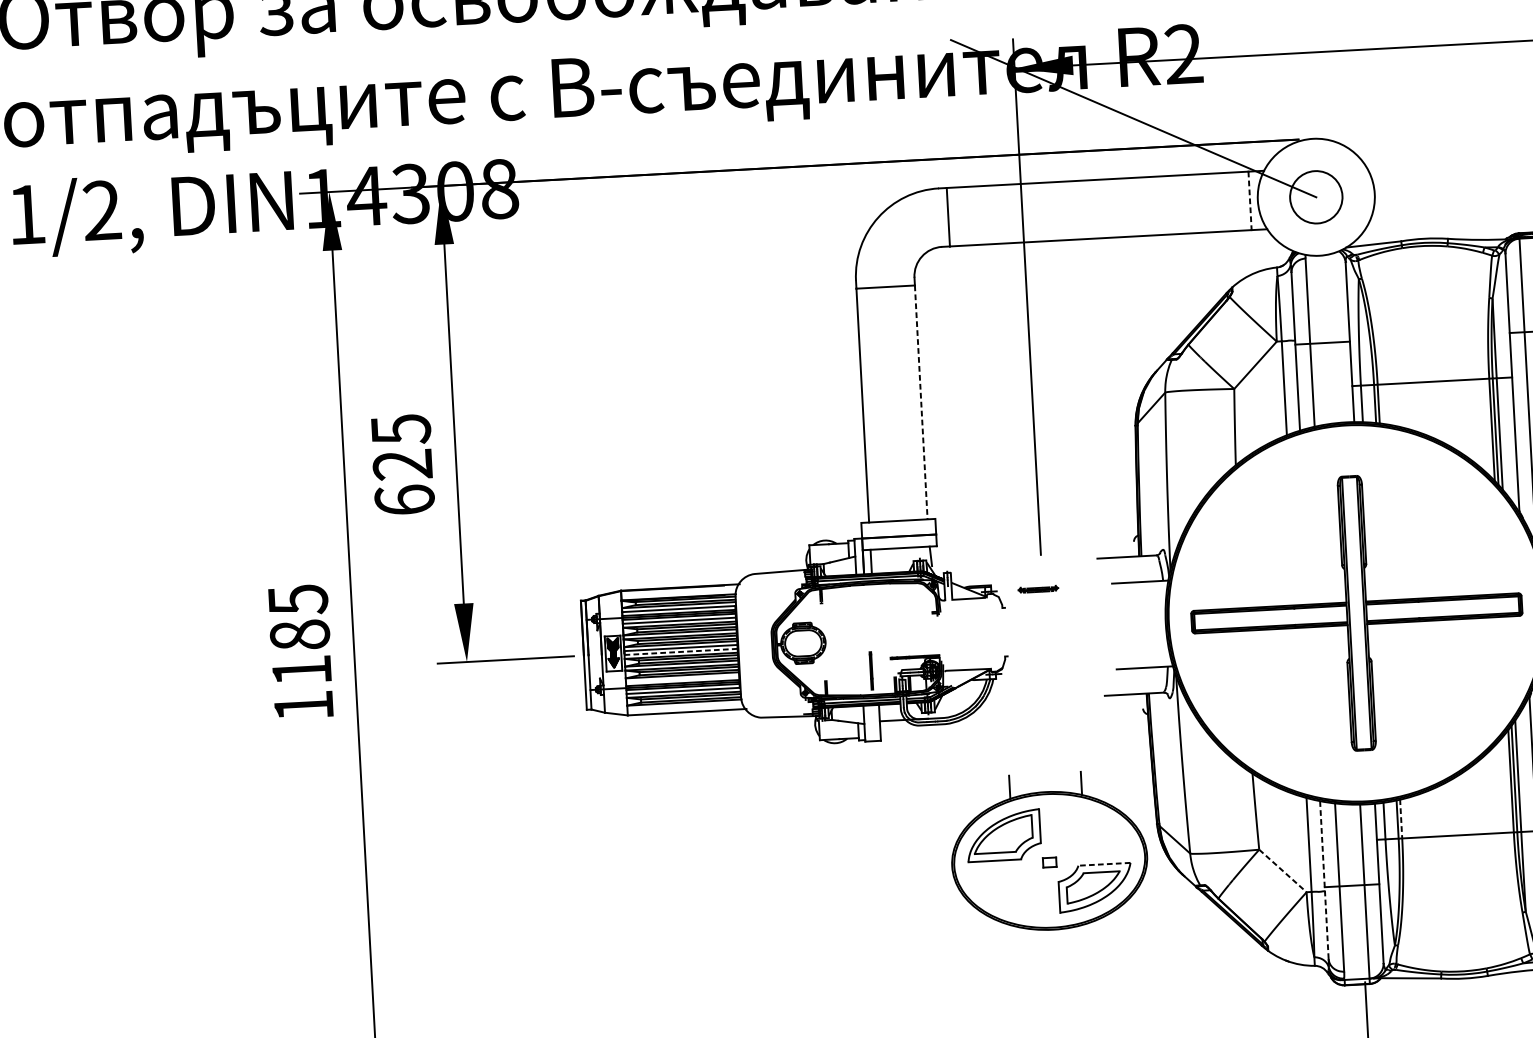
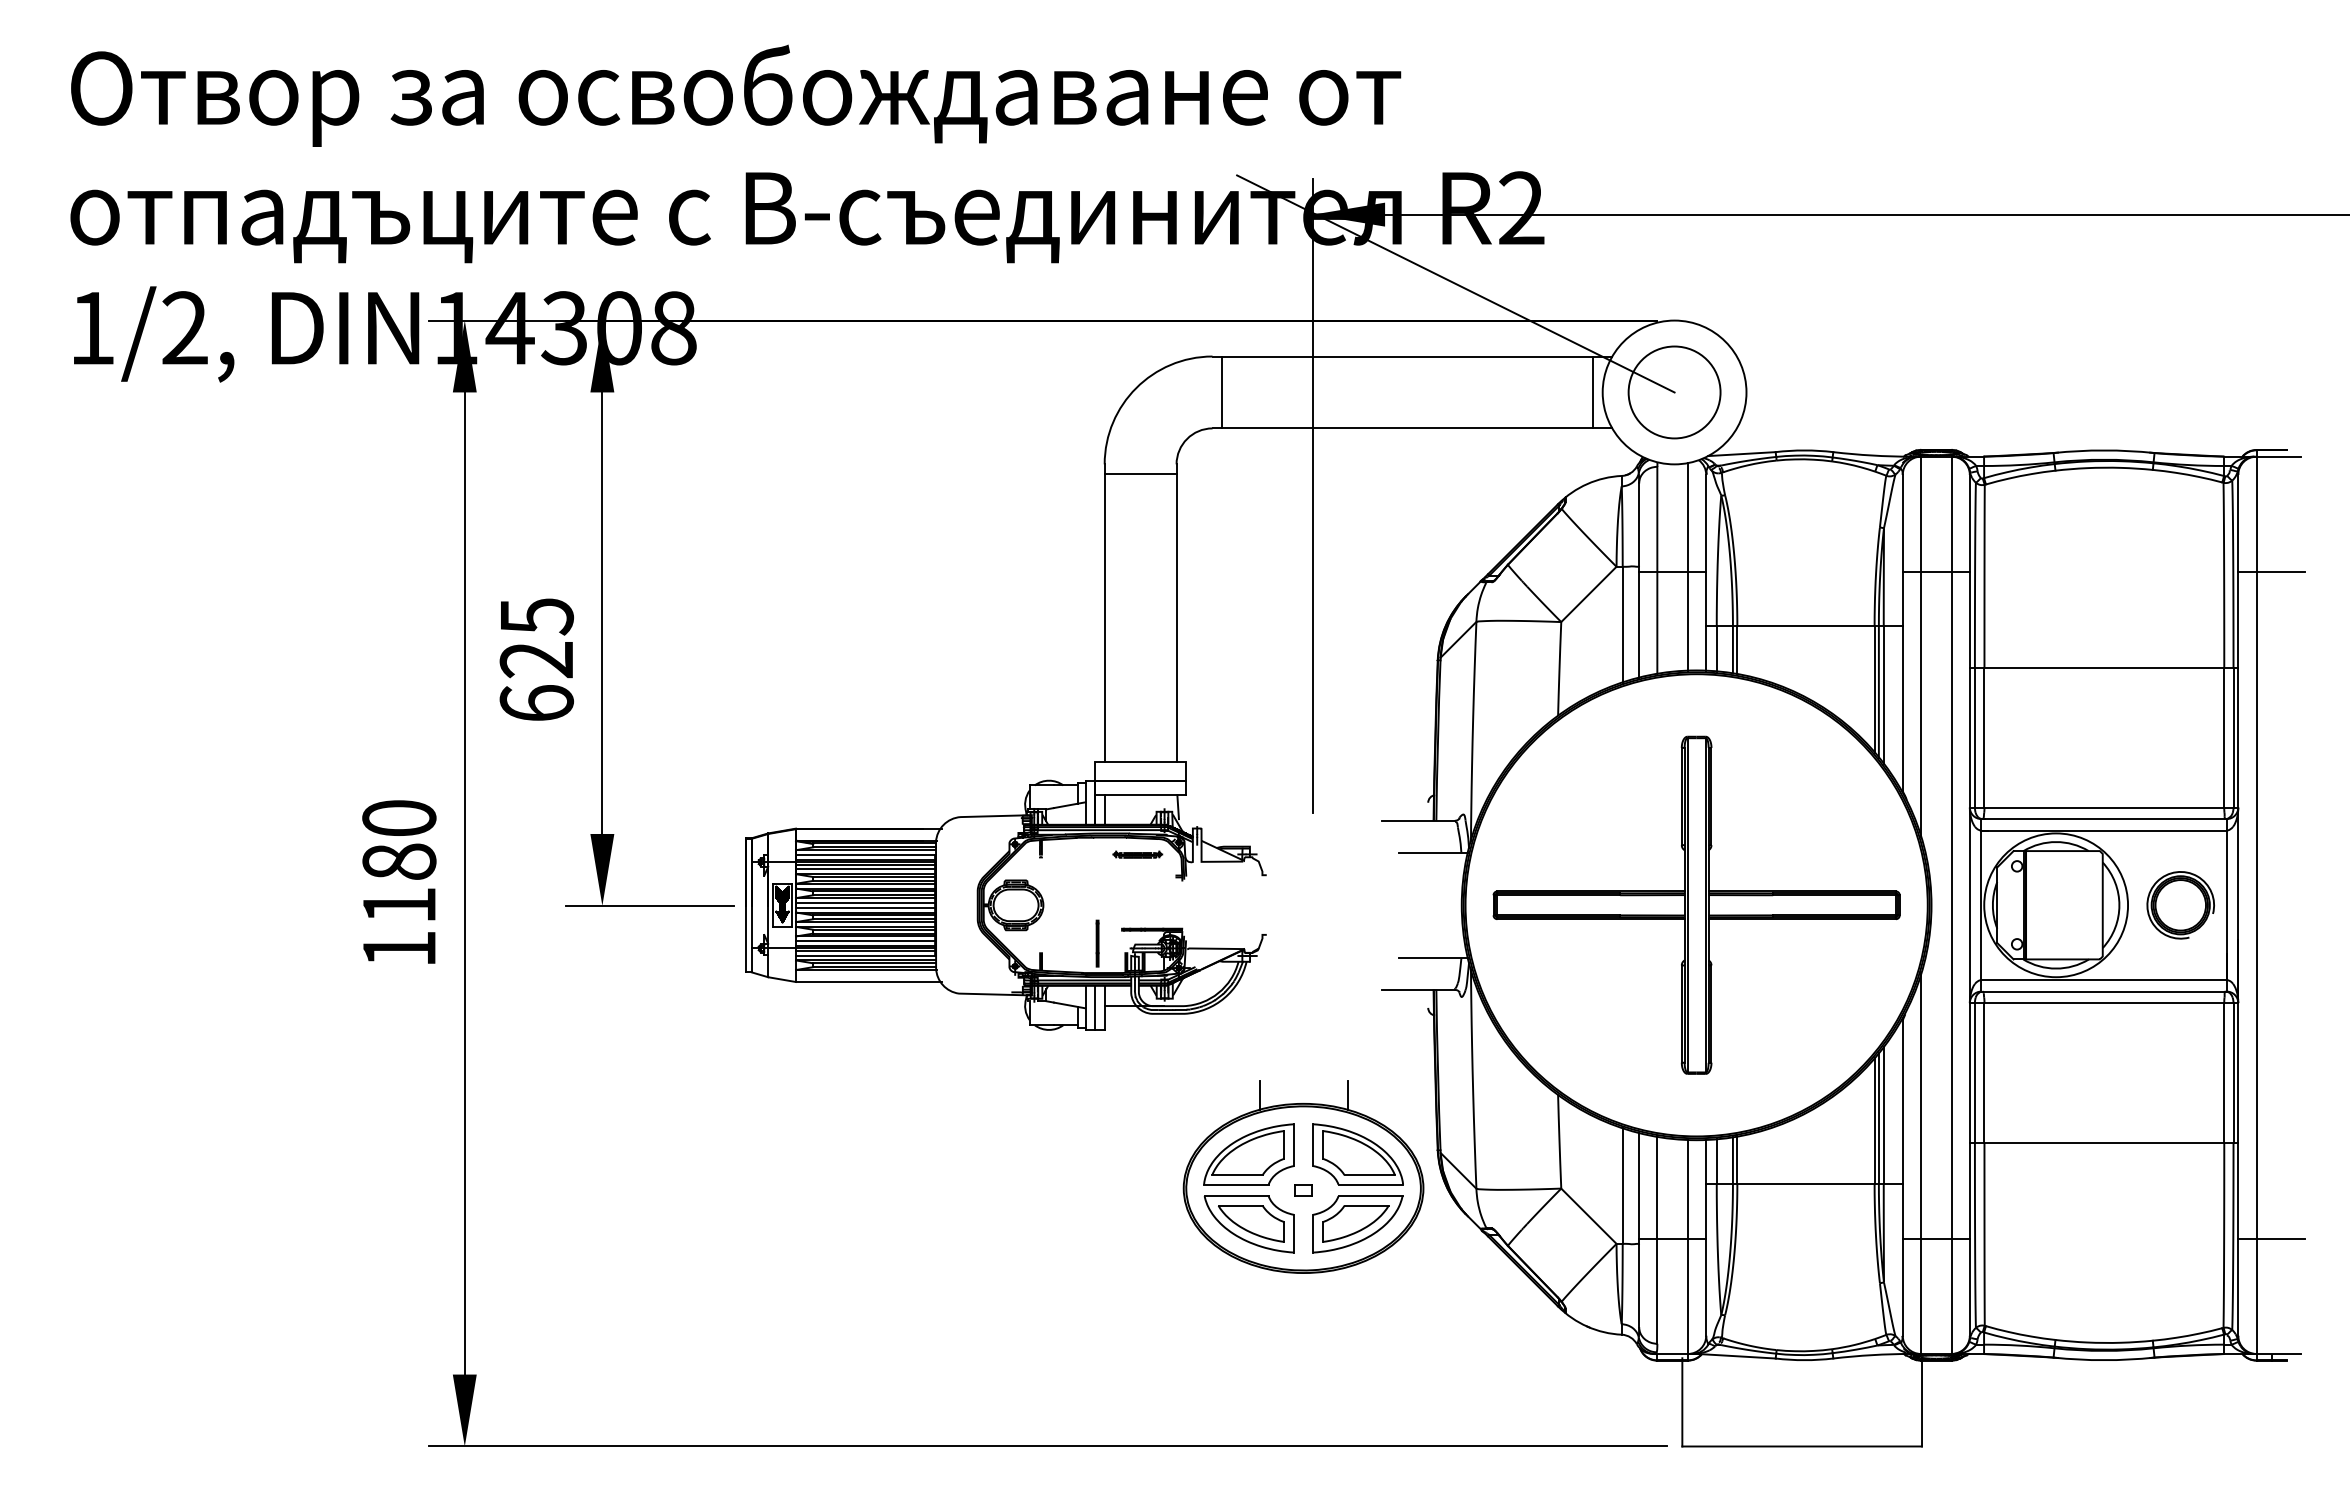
circle: (1316, 197) -> (1674, 392), size x1.43
line: (1250, 200) -> (1593, 392), dashed -> solid
line: (1335, 339) -> (1688, 567), added
line: (921, 402) -> (1176, 617), dashed -> solid
part: (1038, 589) -> (1137, 854), moved
text: (298, 599) -> (399, 818), 1185 -> 1180
line: (681, 651) -> (865, 907), dashed -> solid
line: (682, 679) -> (865, 941), added
line: (872, 722) -> (1095, 1007), added
line: (1401, 819) -> (1737, 1160), dashed -> solid
part: (1092, 830) -> (1357, 1154), added
line: (1104, 864) -> (1370, 1196), dashed -> solid
line: (1283, 871) -> (1589, 1216), dashed -> solid
line: (1324, 879) -> (1639, 1229), dashed -> solid
part: (1006, 892) -> (1248, 1224), added

